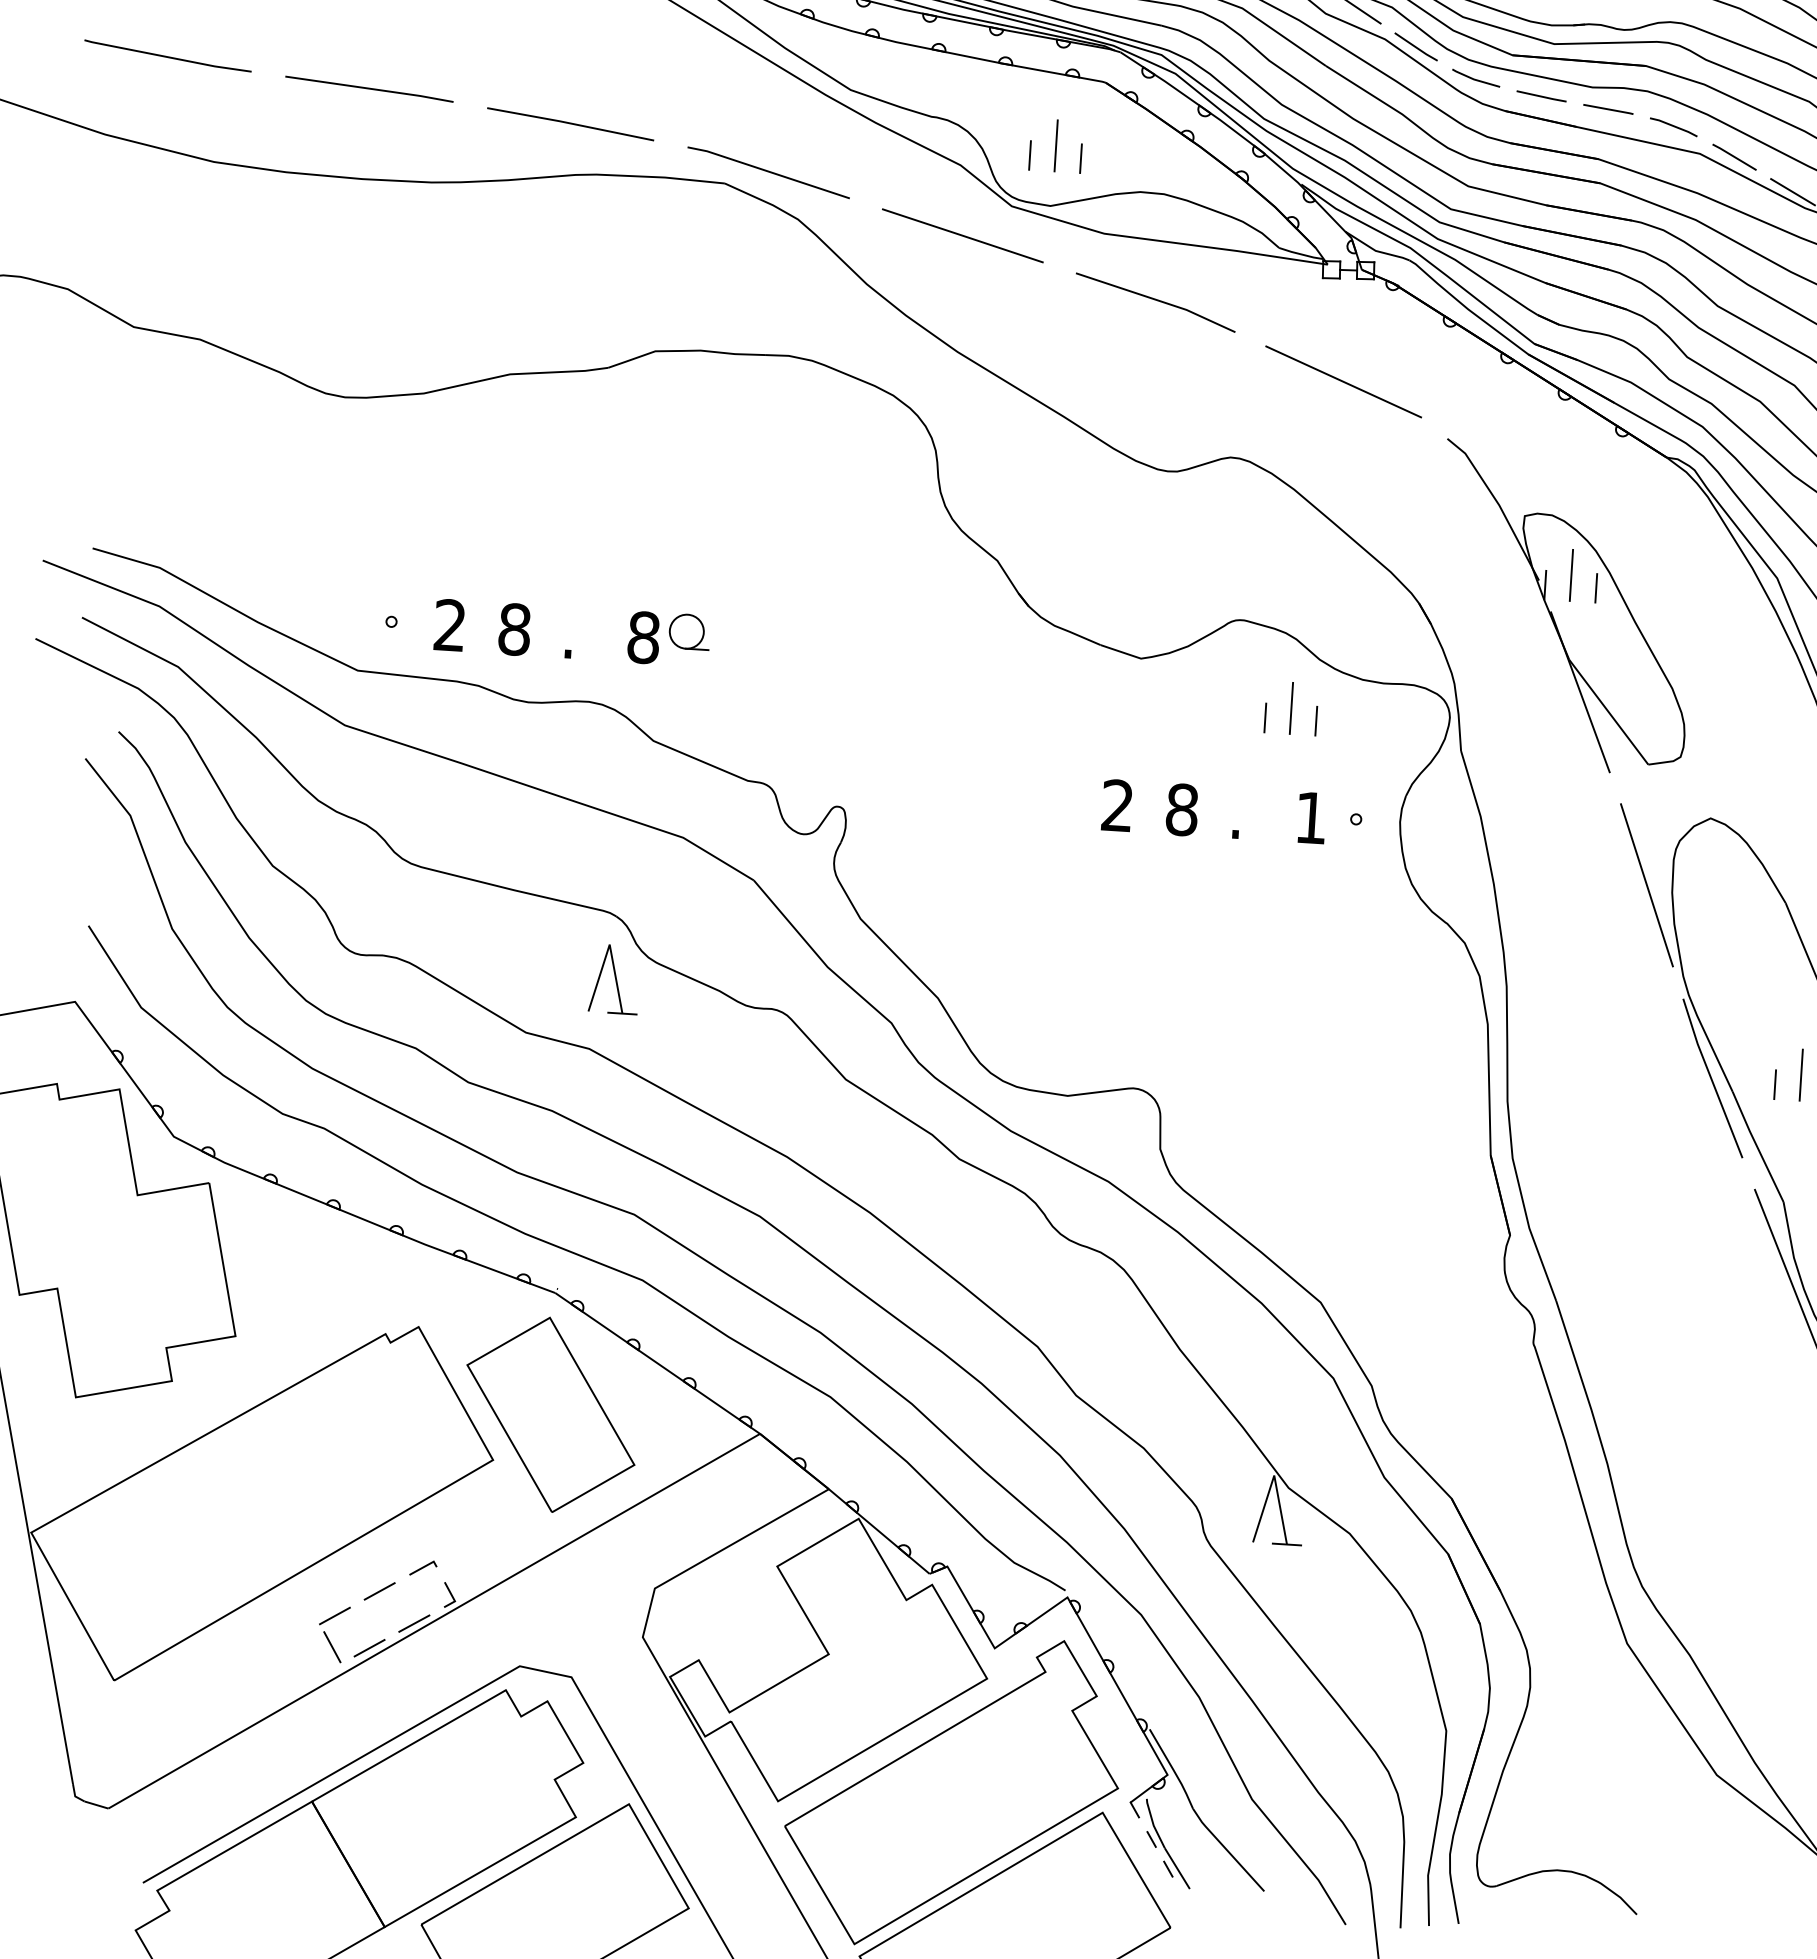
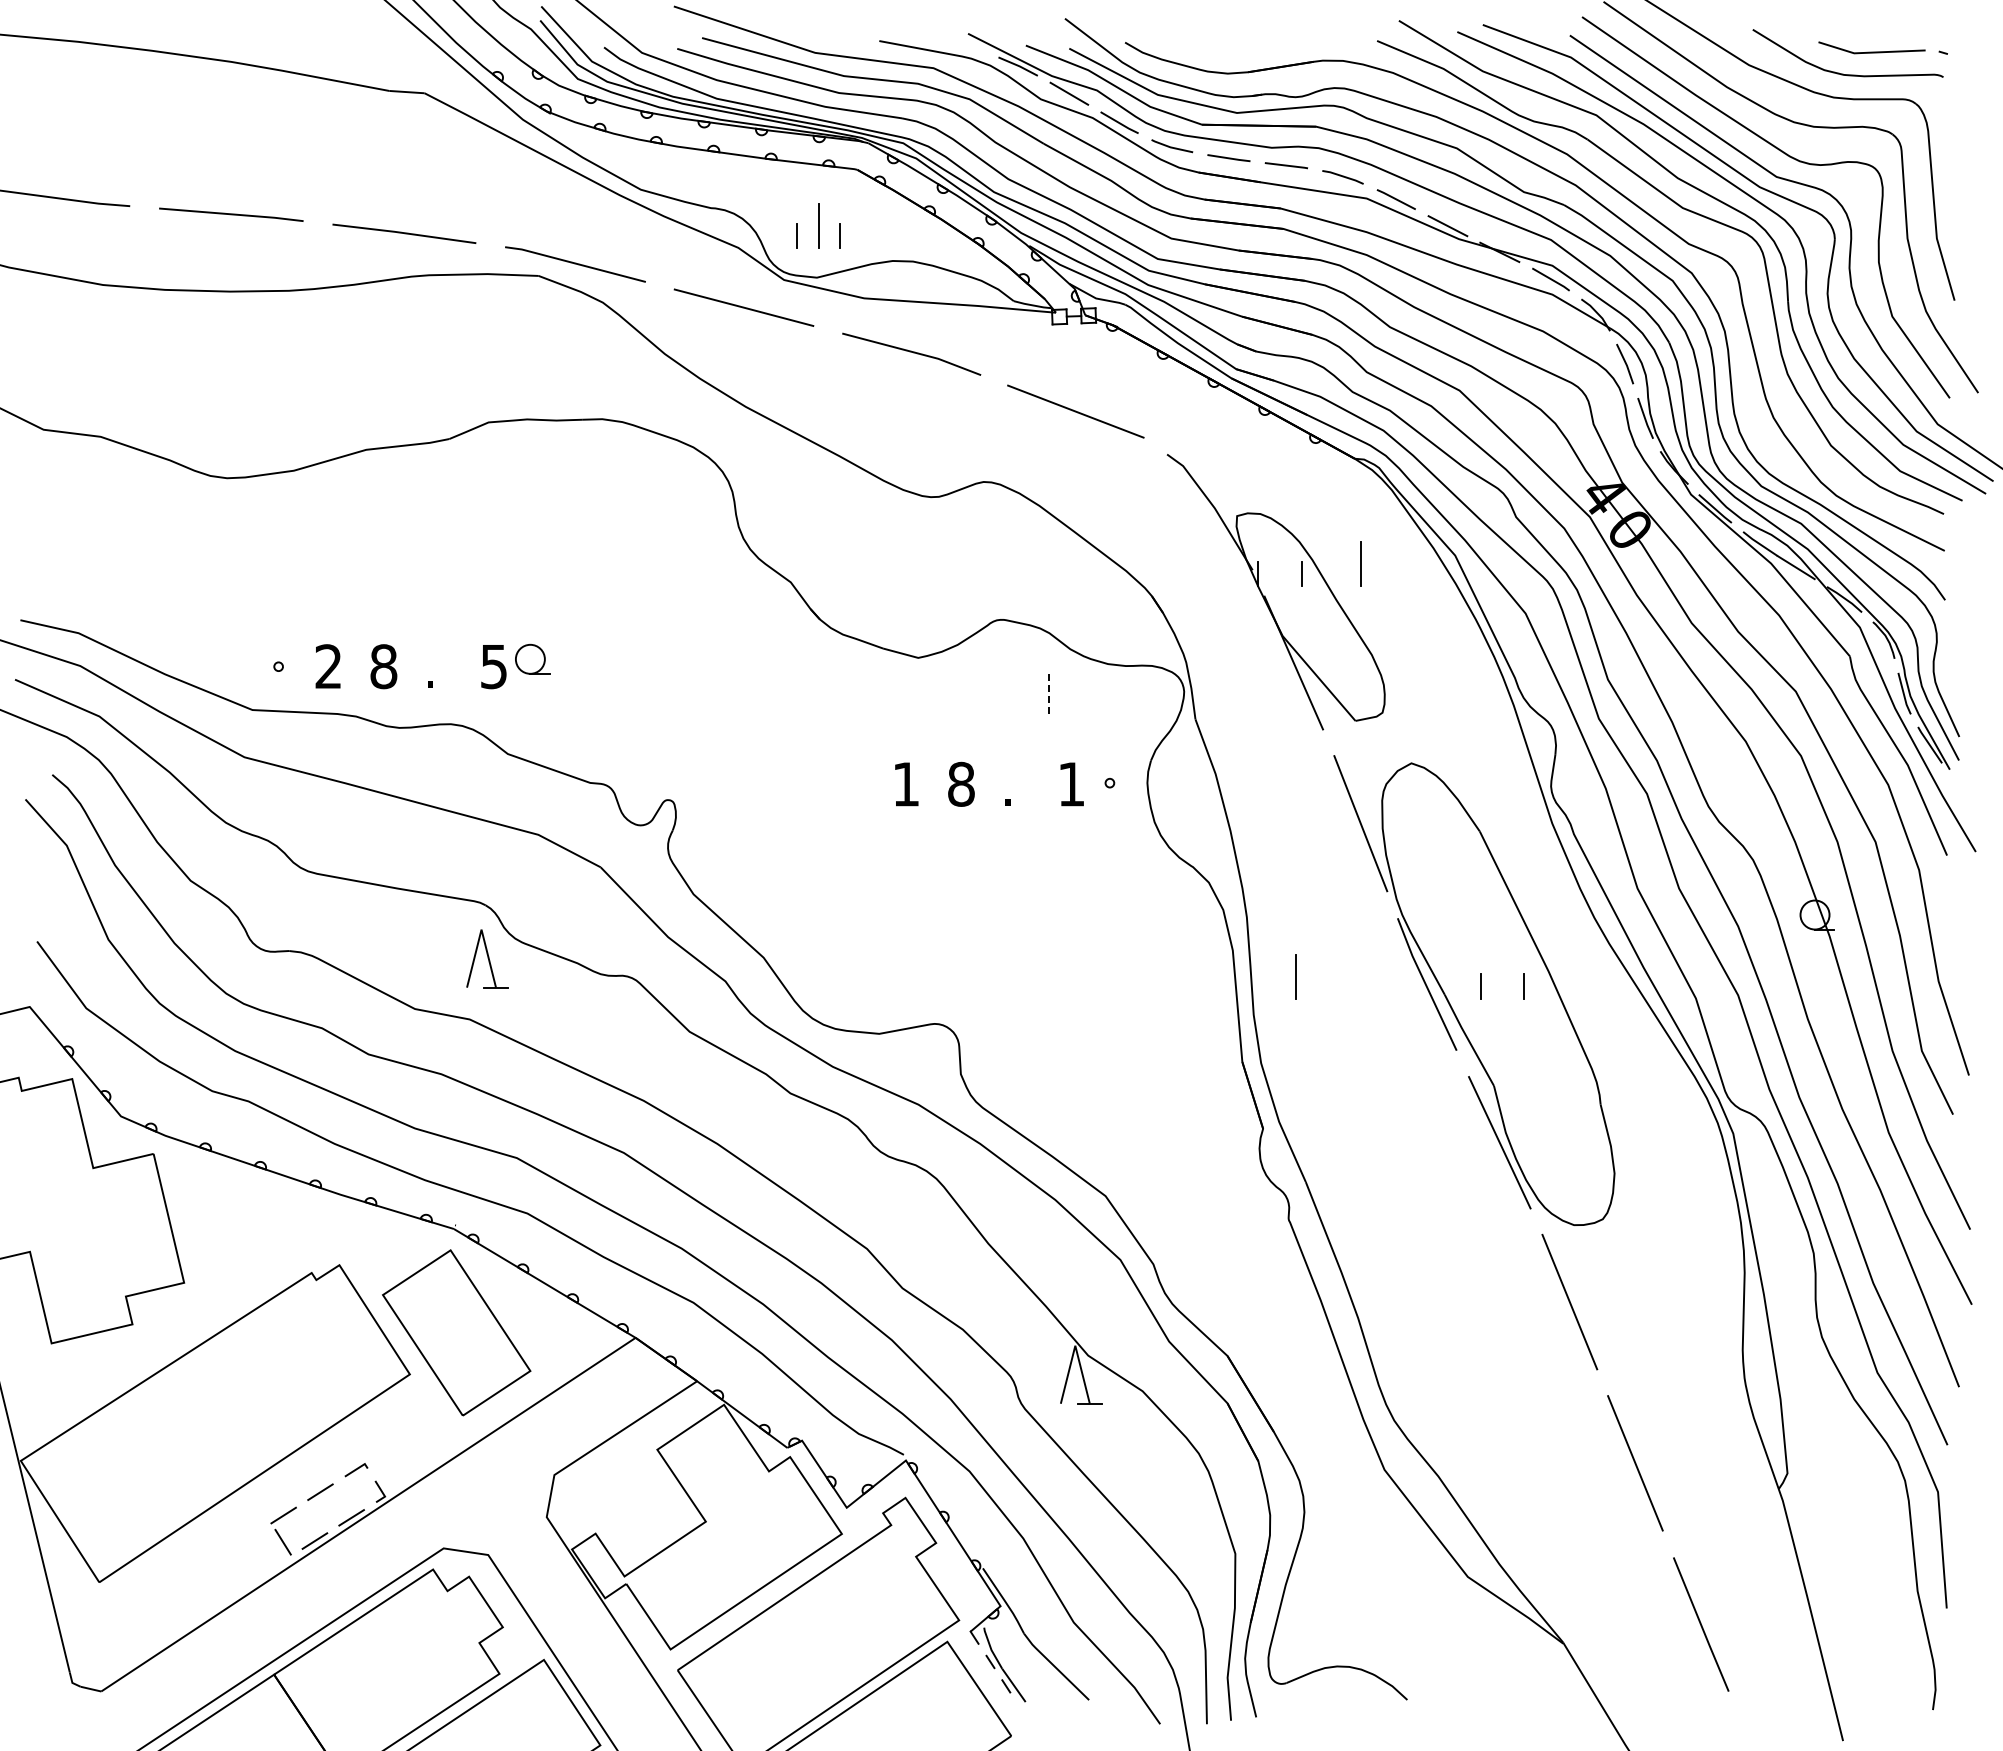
line: (1570, 574) -> (1360, 563), moved
text: (643, 637) -> (493, 666), 8 -> 5
line: (1290, 708) -> (1048, 692), solid -> dashed
line: (1265, 717) -> (1027, 701), removed
line: (1316, 720) -> (1070, 701), removed
text: (1116, 804) -> (905, 783), 2 -> 1
line: (1800, 1074) -> (1295, 976), moved

